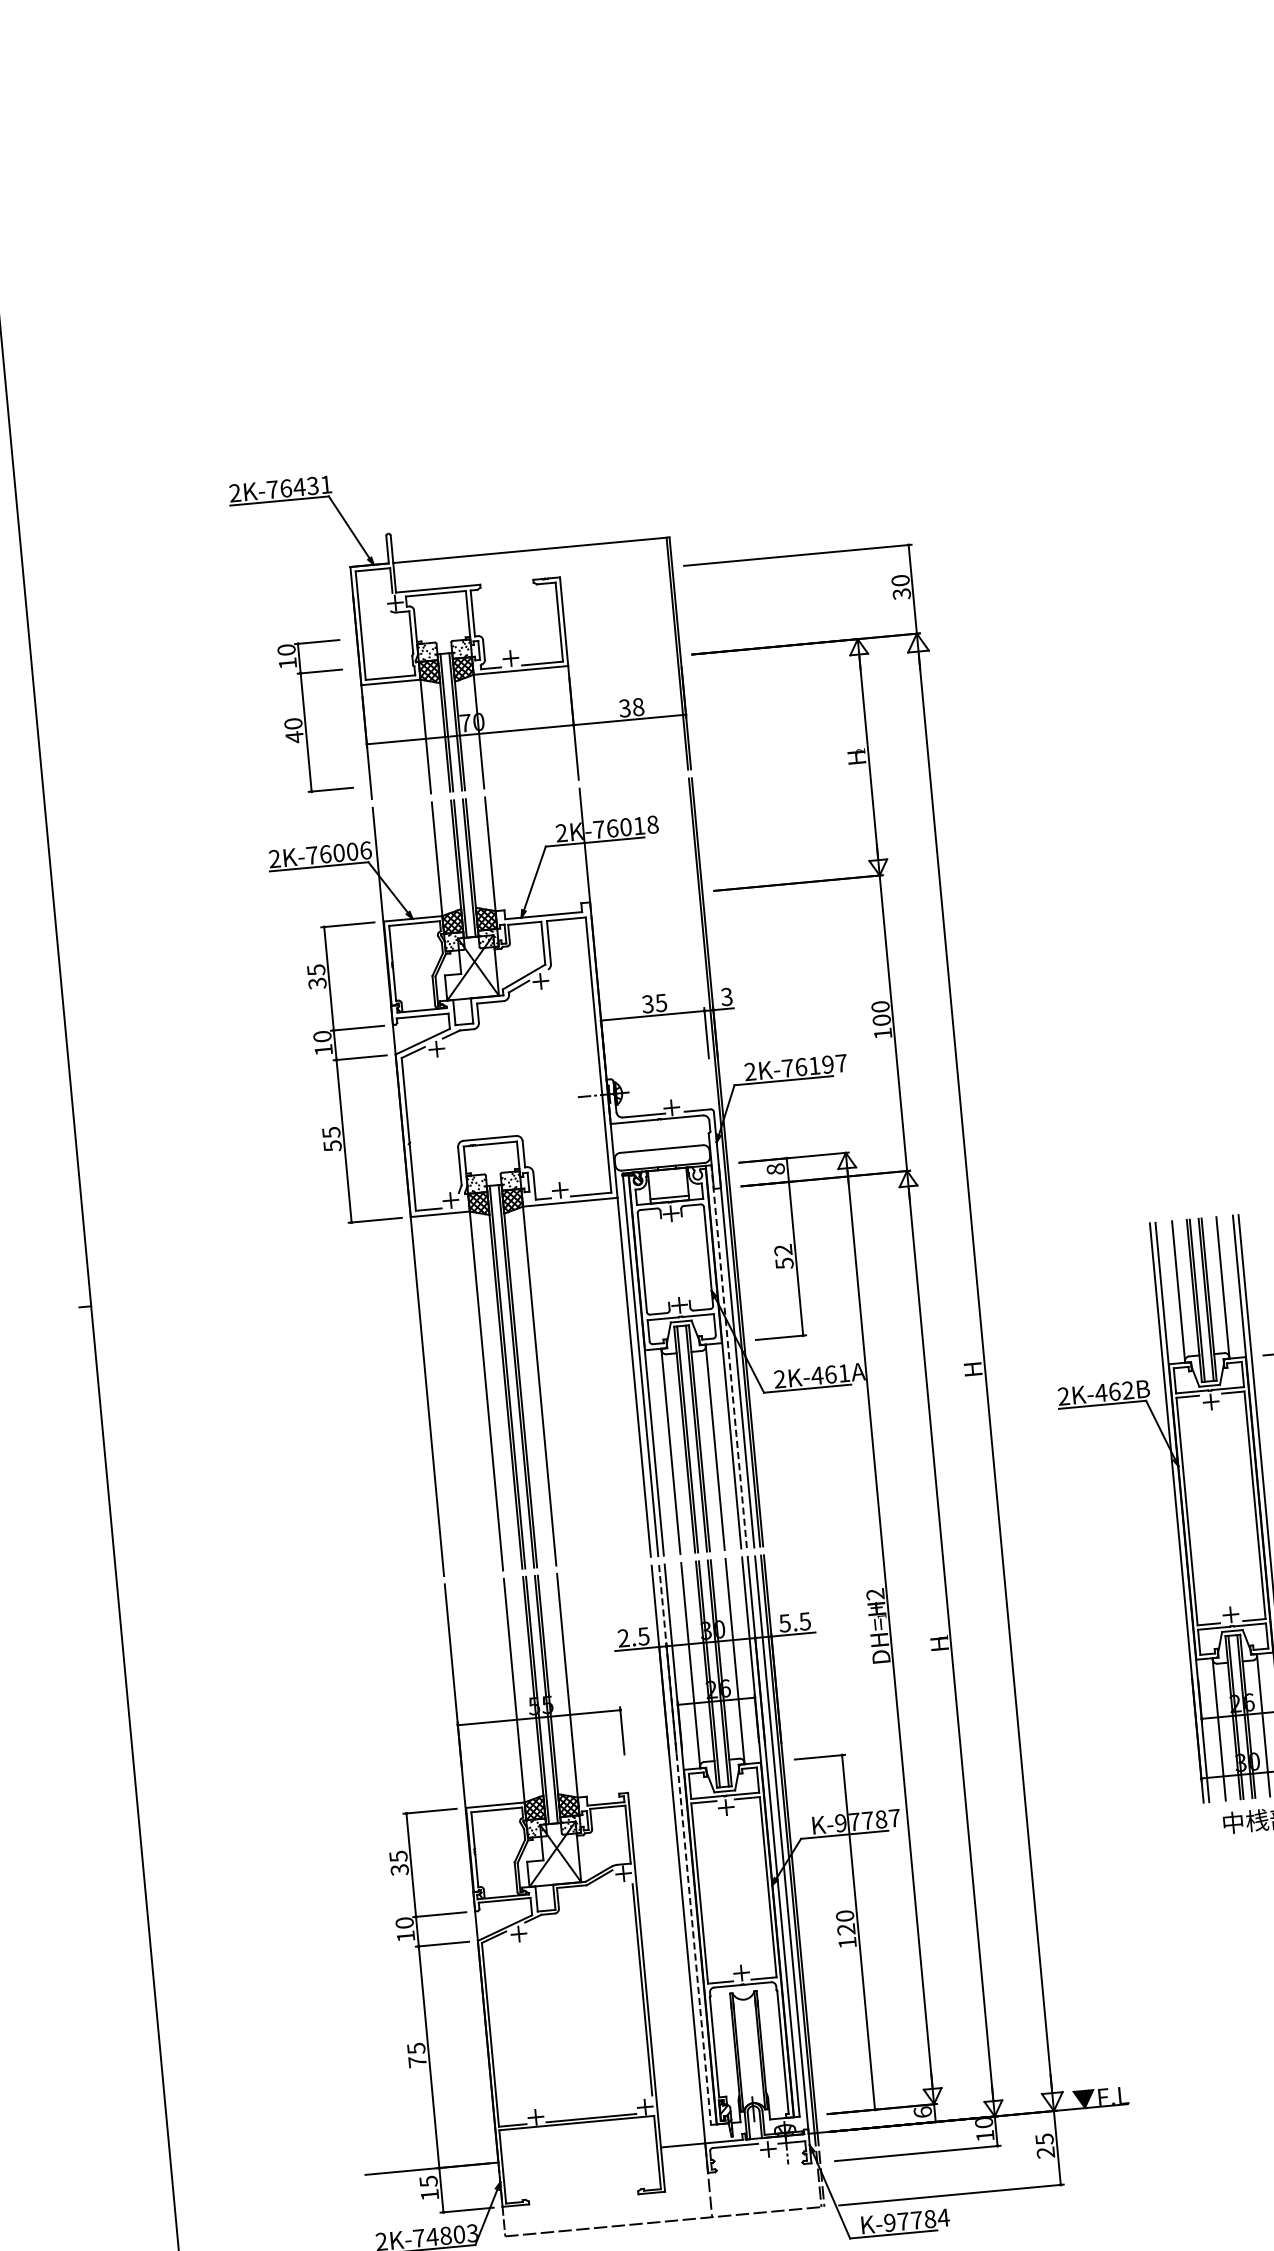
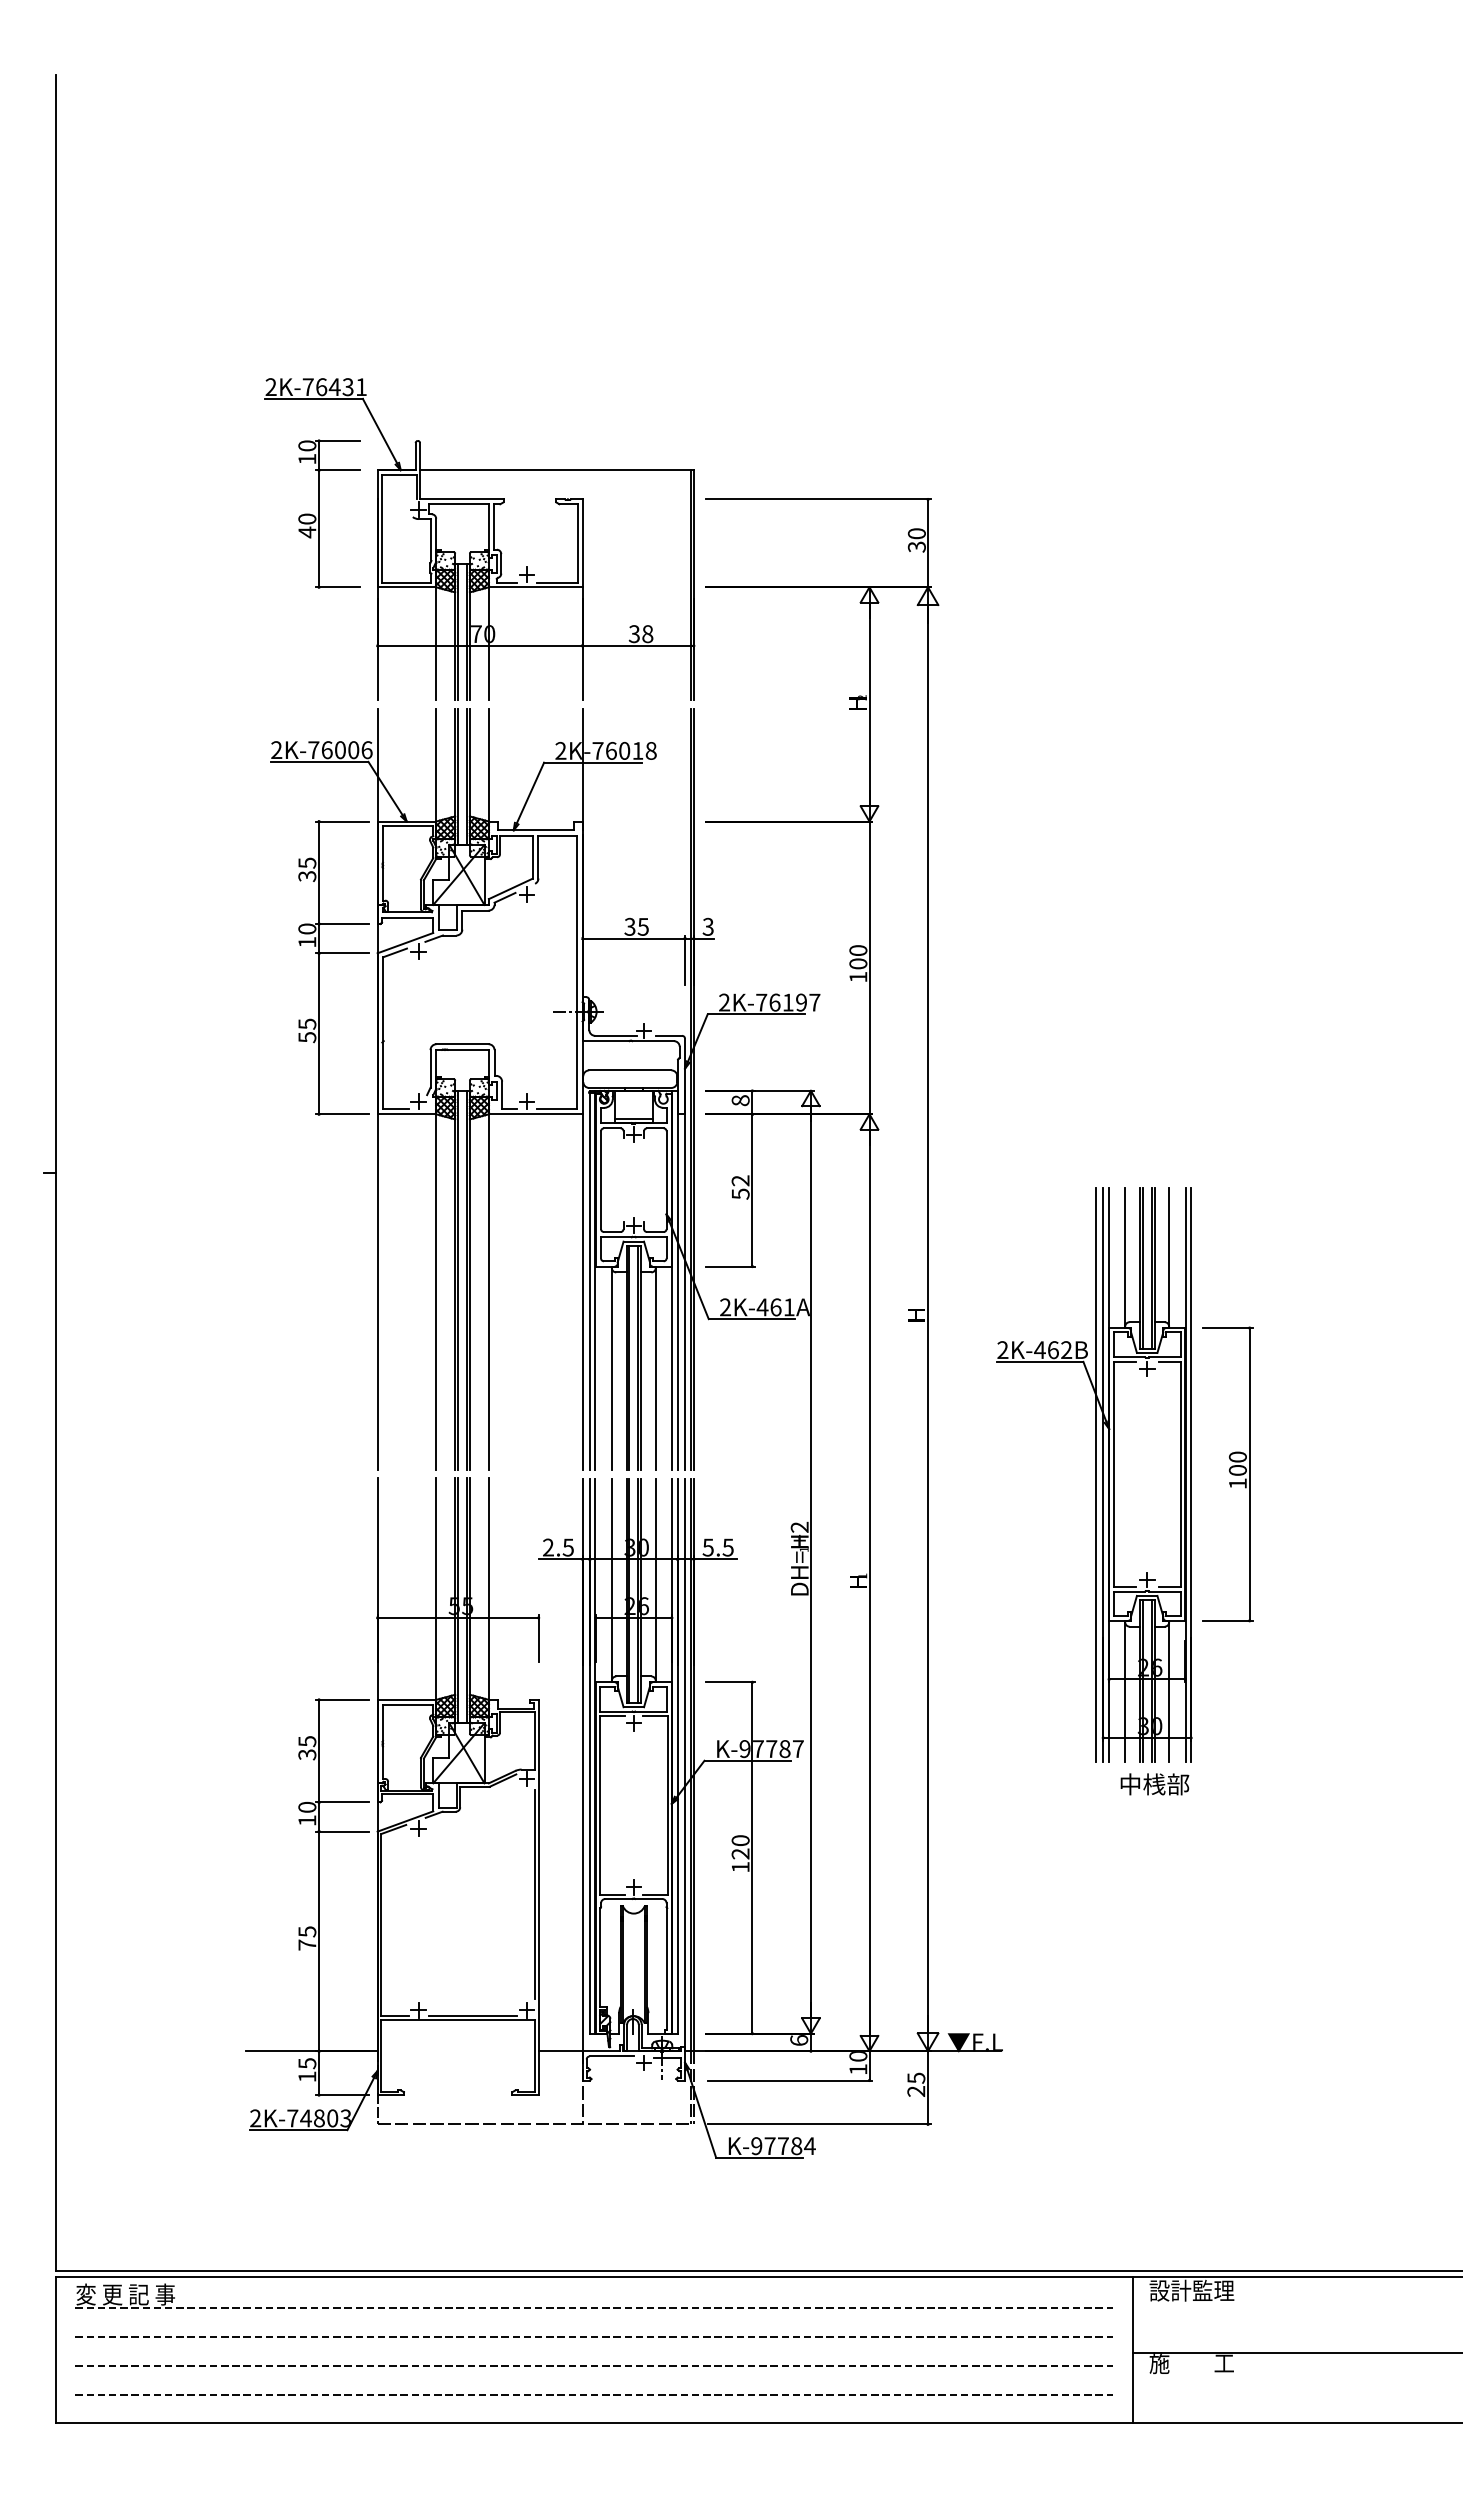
part: (305, 717) -> (319, 513), moved
line: (728, 1356) -> (677, 1280), dashed -> solid
line: (1168, 1513) -> (1095, 1474), added
line: (684, 1845) -> (589, 1756), dashed -> solid

